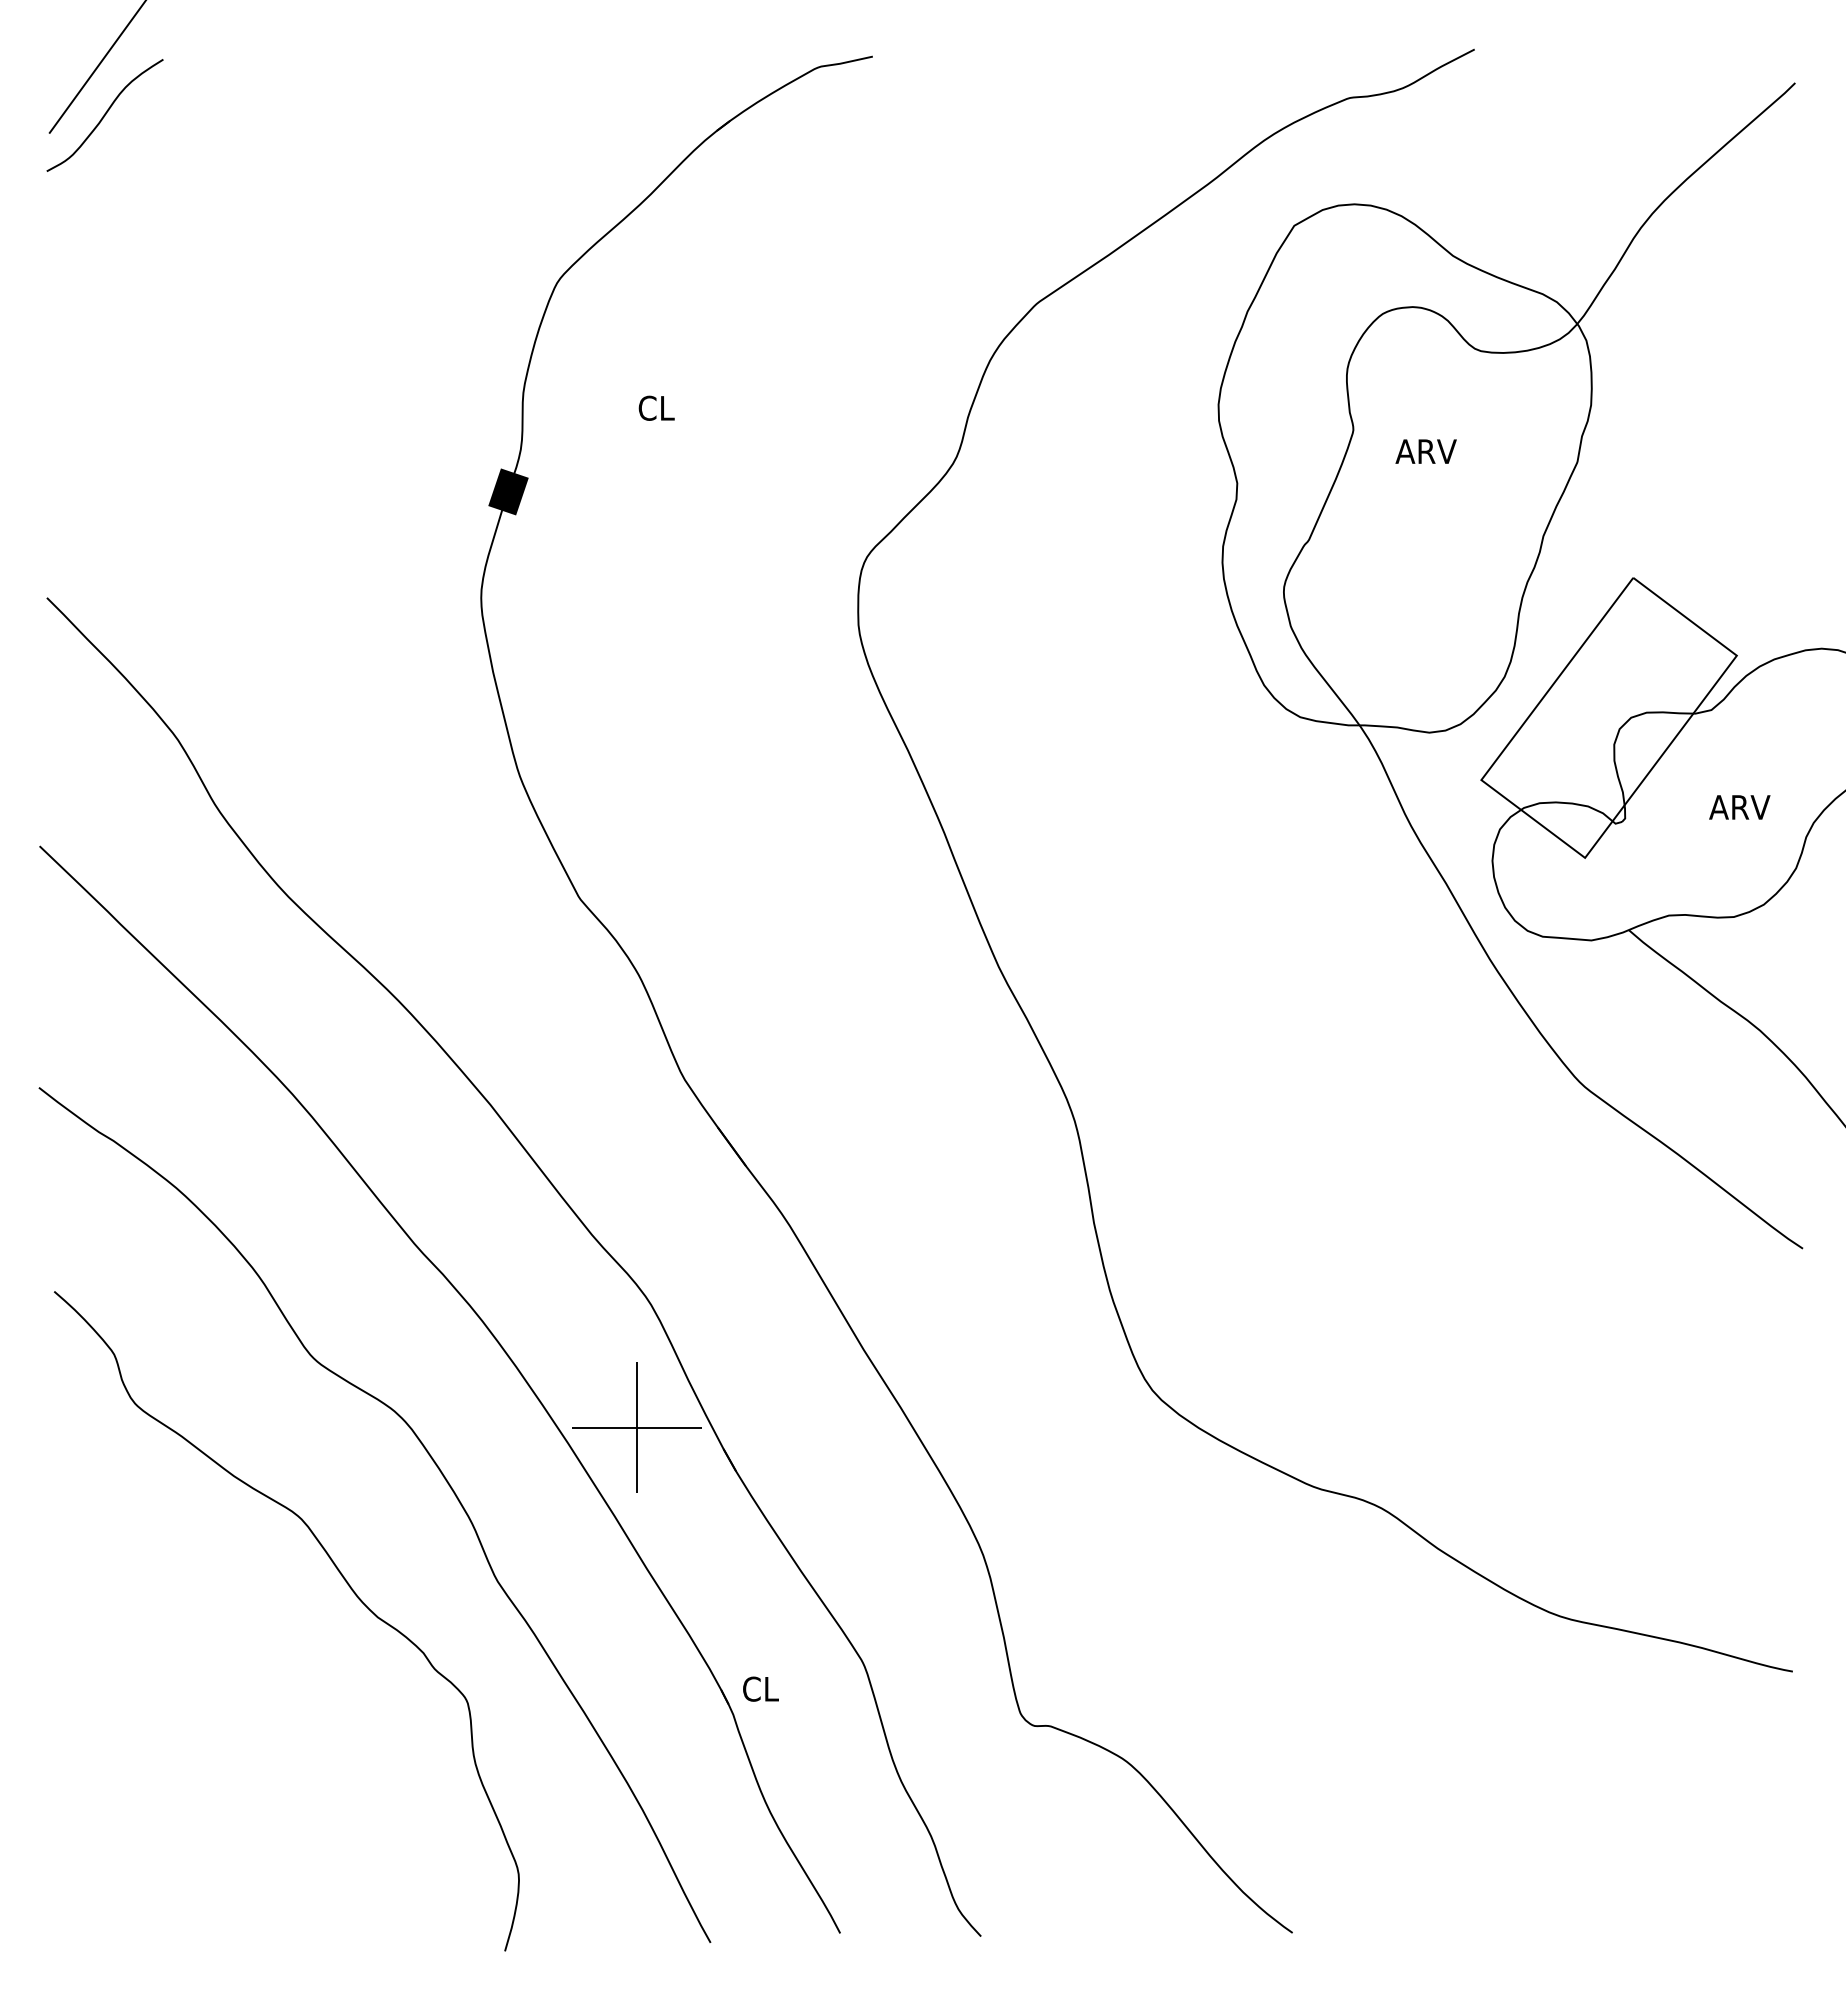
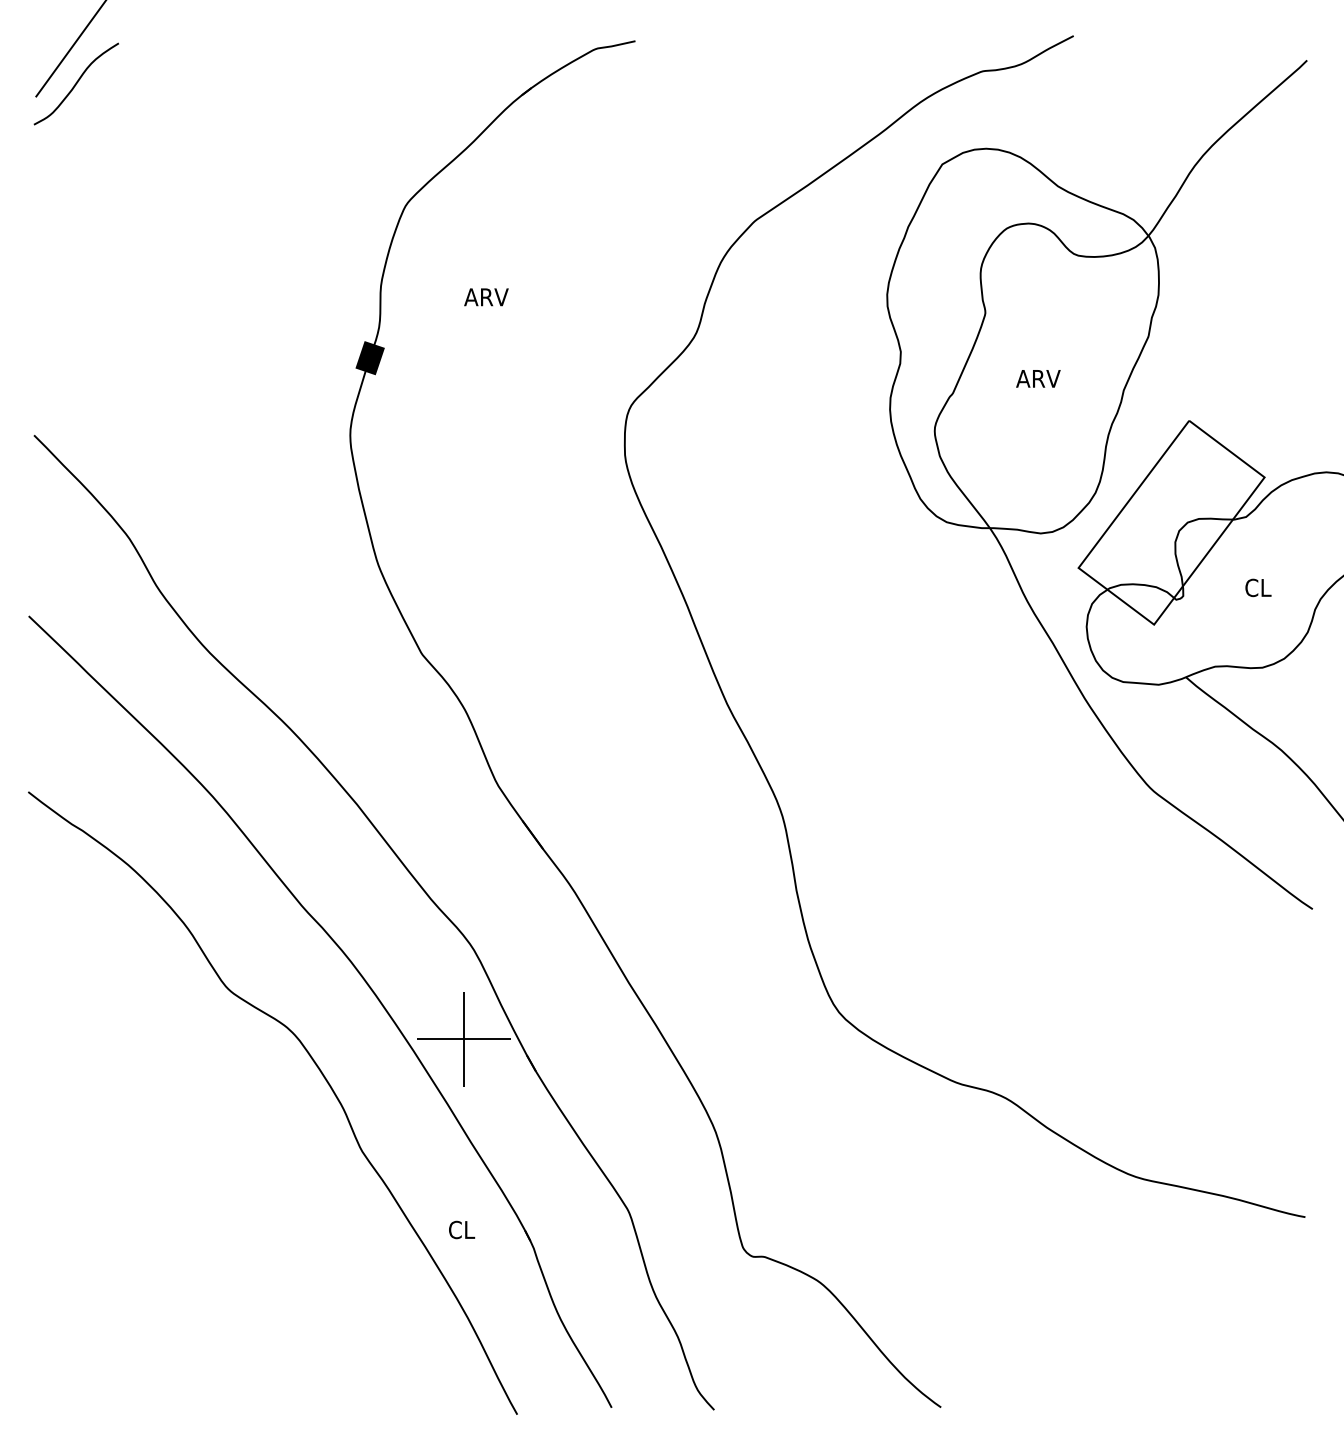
text: (668, 408) -> (486, 297), CL -> ARV
text: (1426, 451) -> (1038, 378), moved
text: (1739, 806) -> (1266, 587), ARV -> CL
curve: (341, 1577) -> (248, 1148), removed
text: (761, 1688) -> (462, 1229), moved

